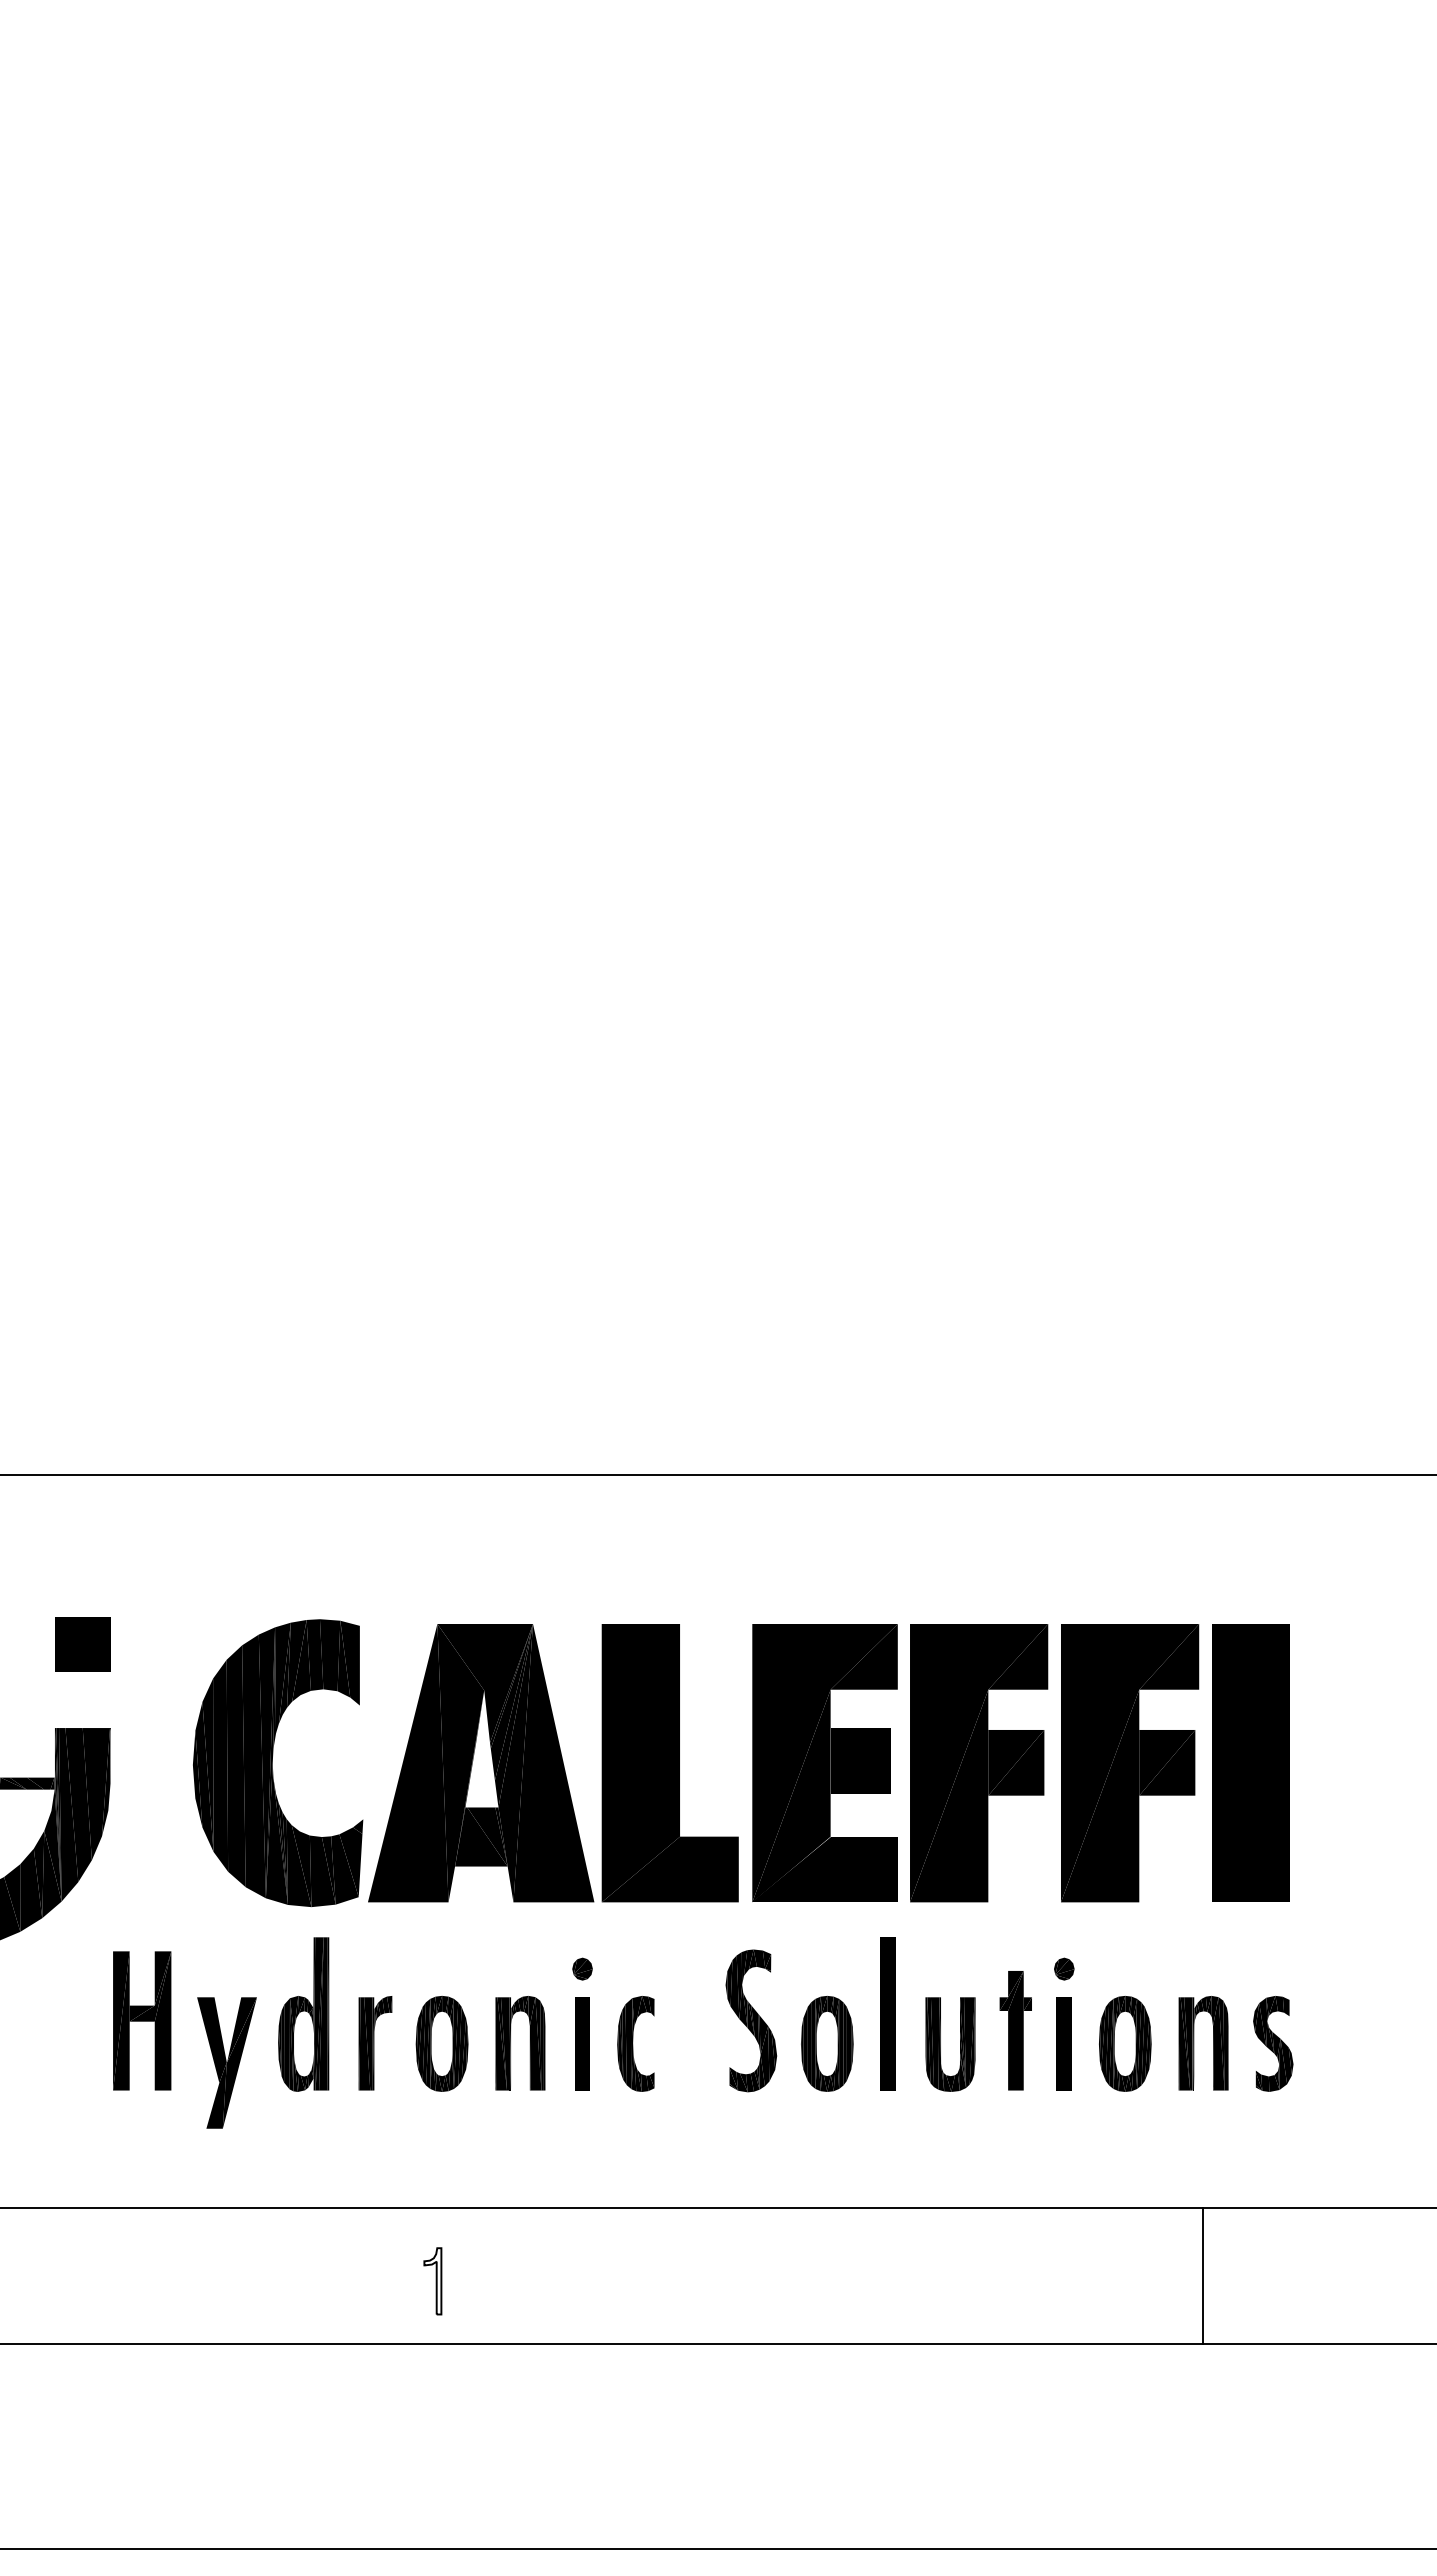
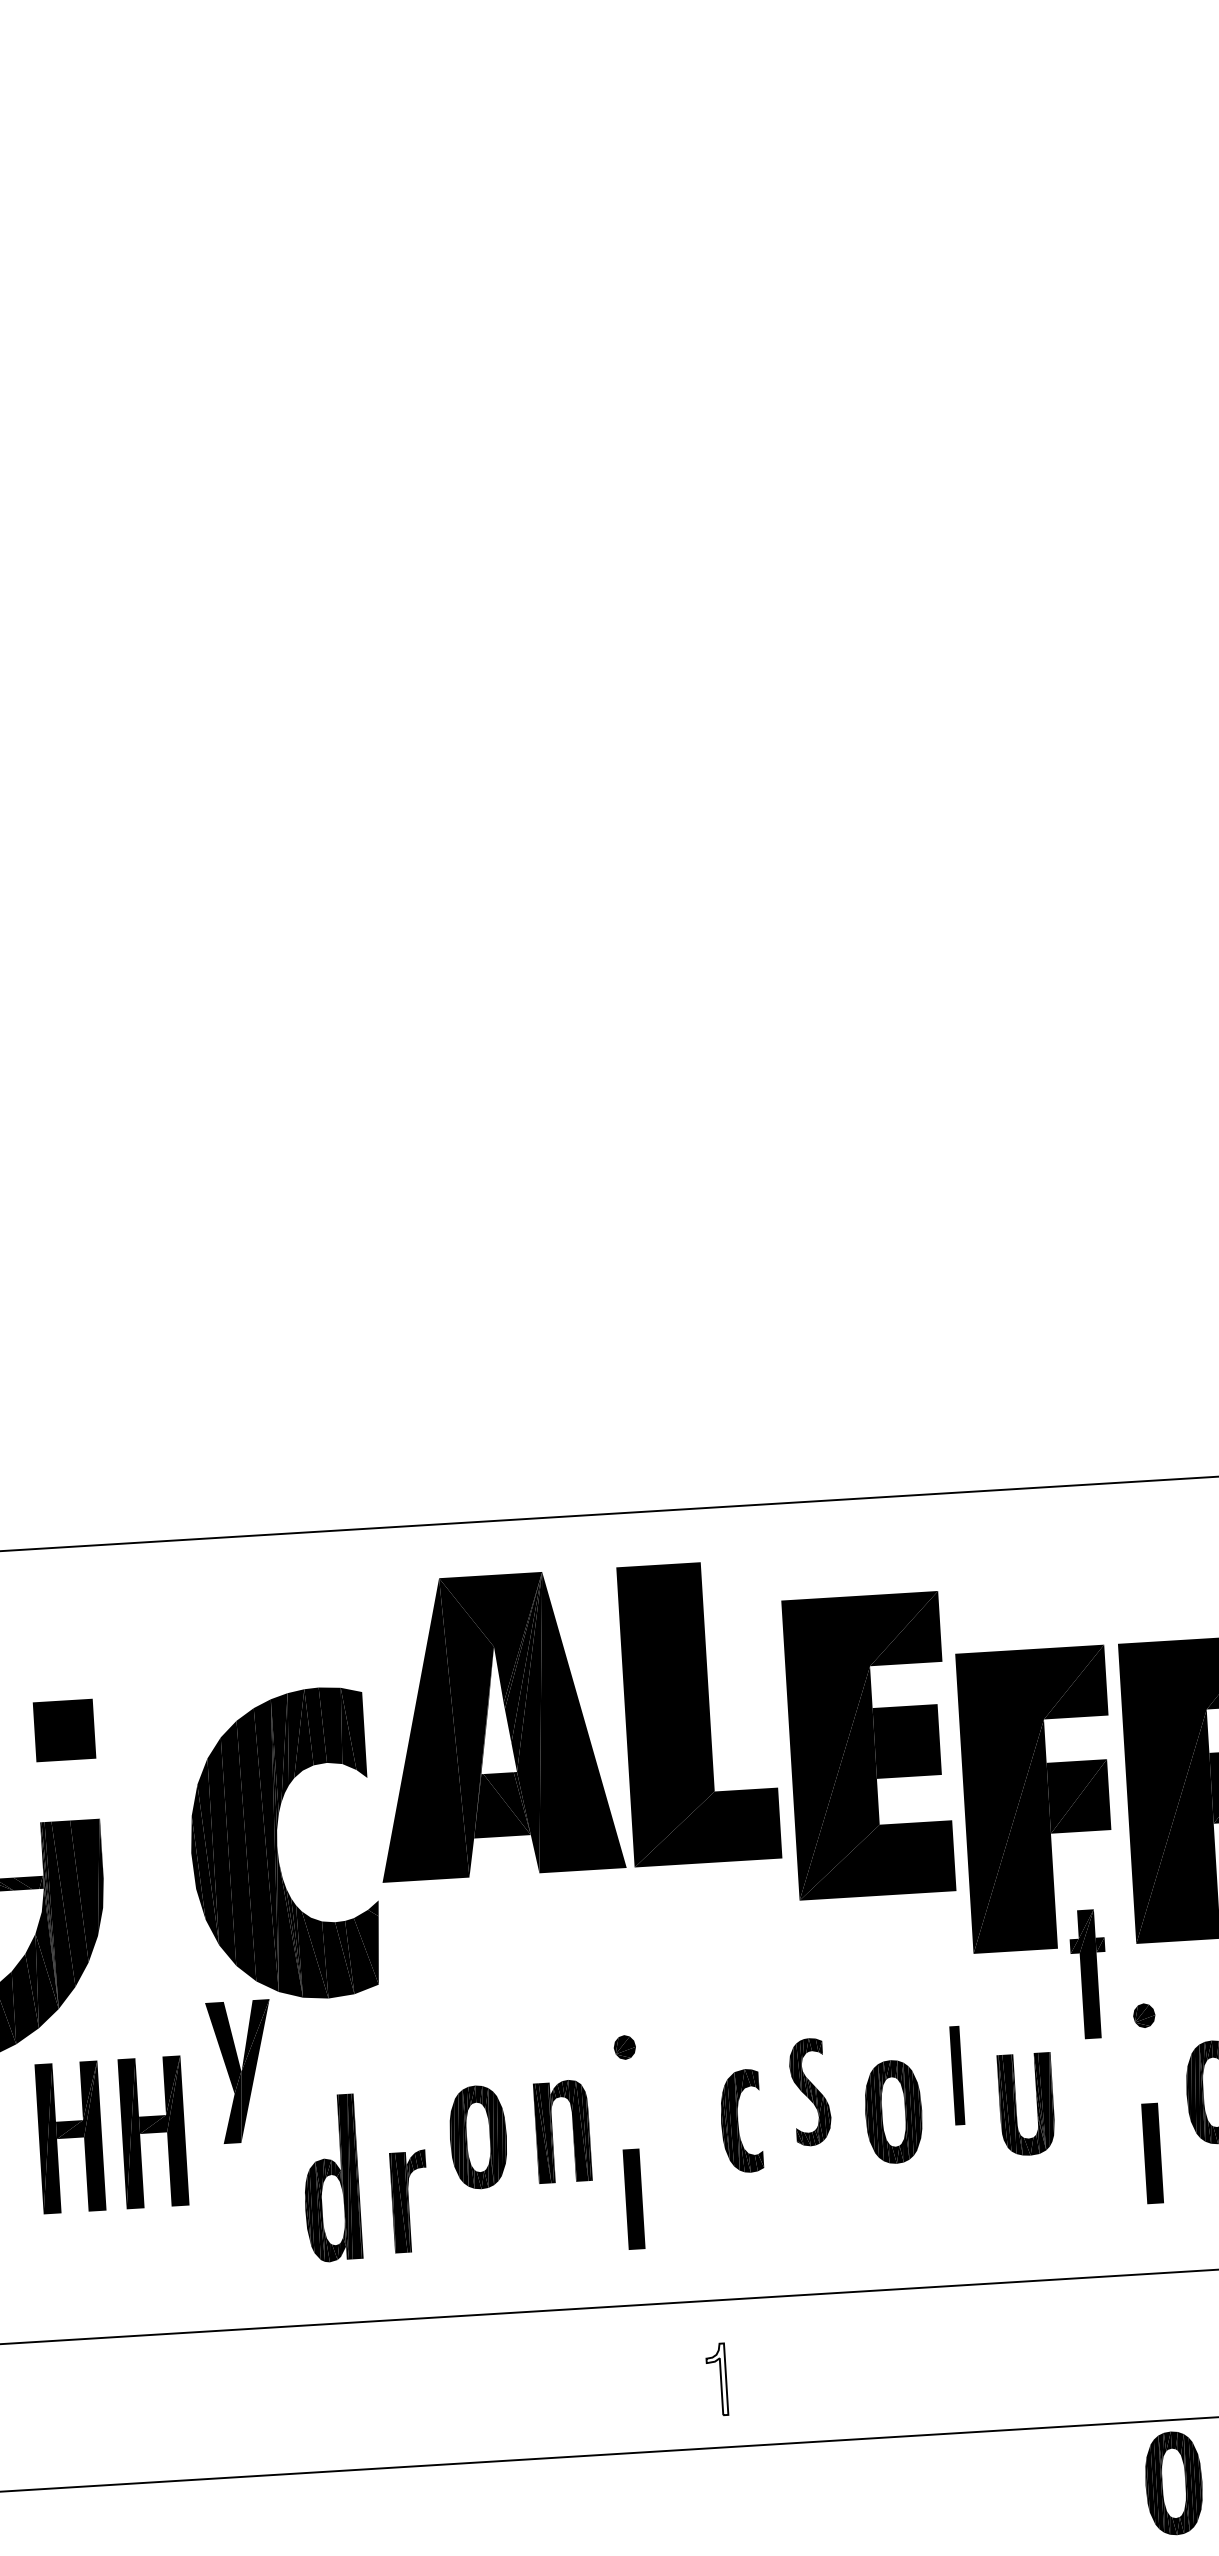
part: (824, 1762) -> (868, 1745), moved
part: (553, 1763) -> (573, 1720), moved
part: (887, 2013) -> (956, 2075), size x0.6
part: (303, 2014) -> (330, 2178), moved
part: (65, 2020) -> (70, 2136), added
part: (751, 2020) -> (810, 2091), size x0.7
part: (1015, 2030) -> (1088, 1974), moved
part: (375, 2043) -> (410, 2201), moved
part: (582, 2043) -> (634, 2198), moved
part: (635, 2043) -> (740, 2120), moved
part: (1063, 2043) -> (1151, 2153), moved
part: (226, 2062) -> (241, 2071), moved
part: (432, 2281) -> (716, 2379), moved
part: (1065, 2402) -> (1174, 2482), added

